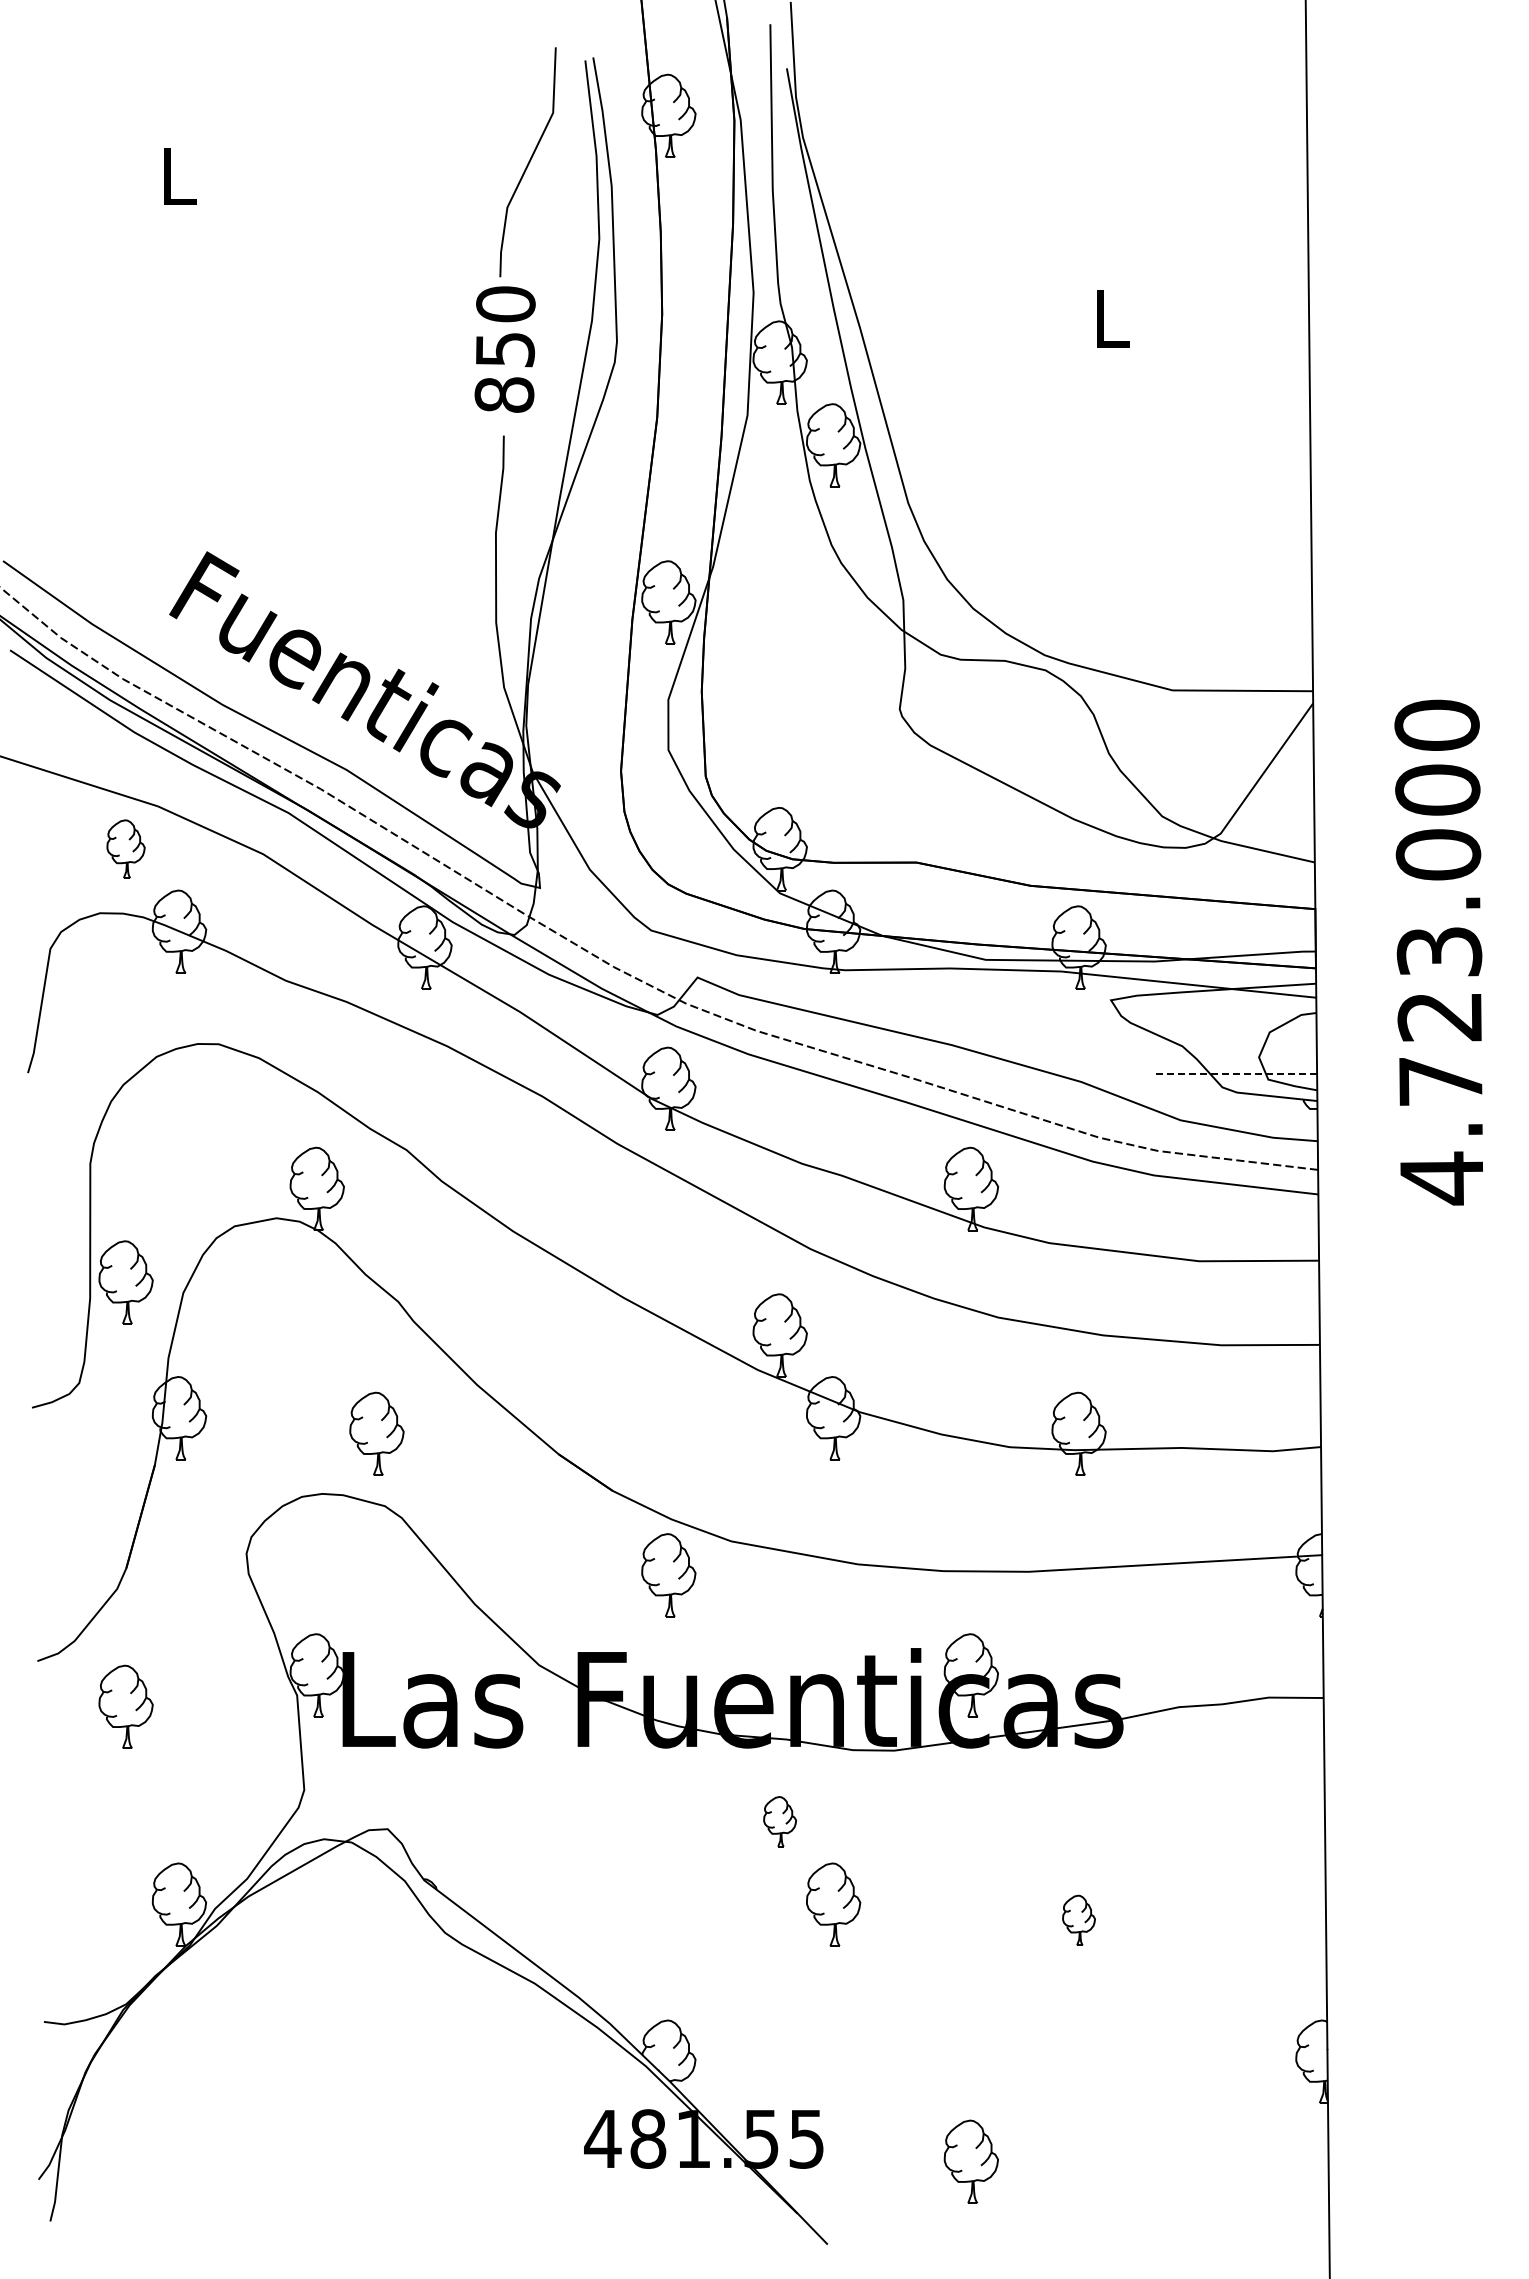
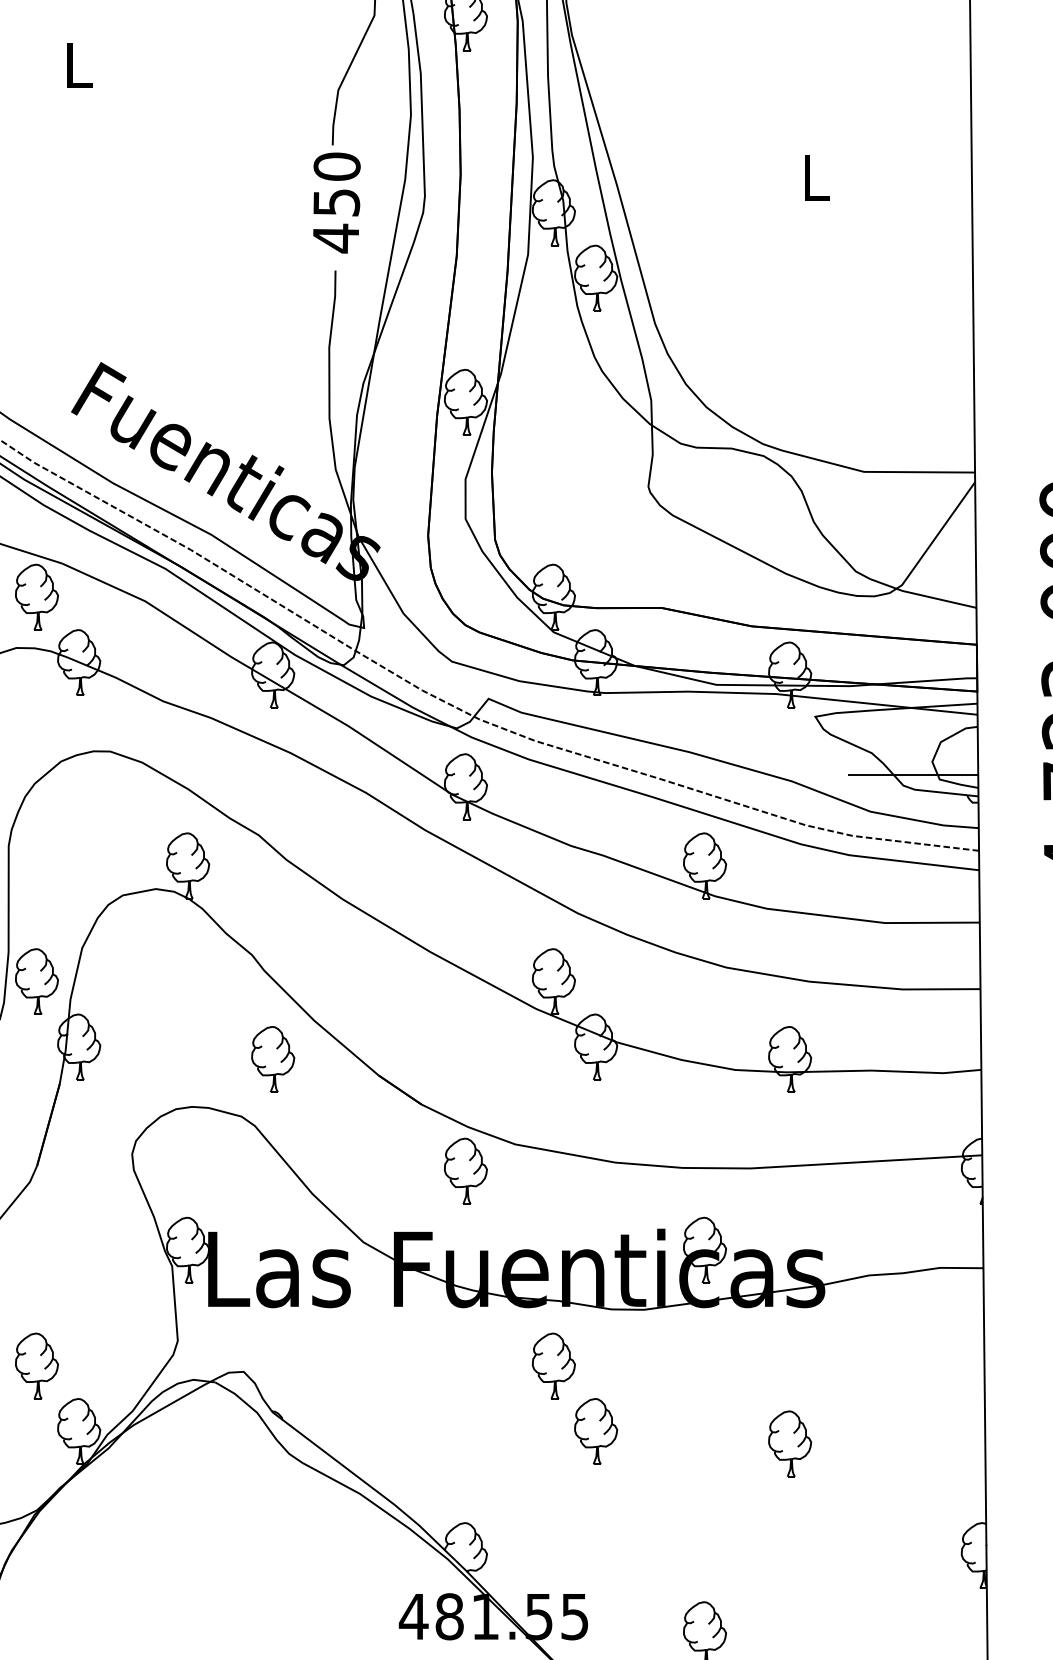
text: (504, 395) -> (336, 238), 850 -> 450
part: (125, 849) -> (36, 597), size x1.43
line: (1234, 1073) -> (912, 774), dashed -> solid
part: (125, 1282) -> (36, 981), moved
part: (376, 1433) -> (272, 1059), moved
part: (125, 1706) -> (36, 1365), moved
part: (779, 1821) -> (553, 1365), size x1.67
part: (1078, 1920) -> (789, 1444), size x1.67

